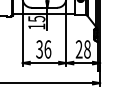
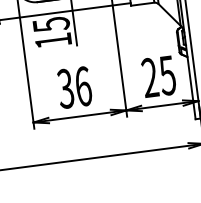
text: (87, 49) -> (167, 75), 28 -> 25

